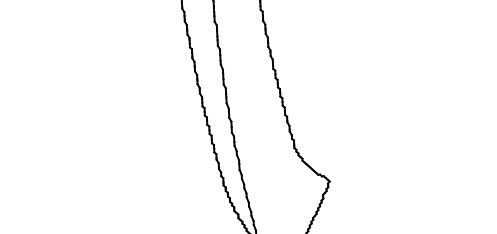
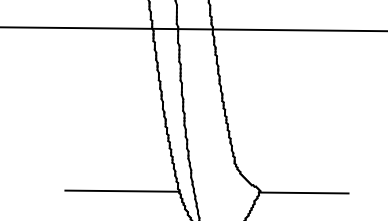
line: (385, 179) -> (303, 192), added
line: (152, 192) -> (122, 190), added

